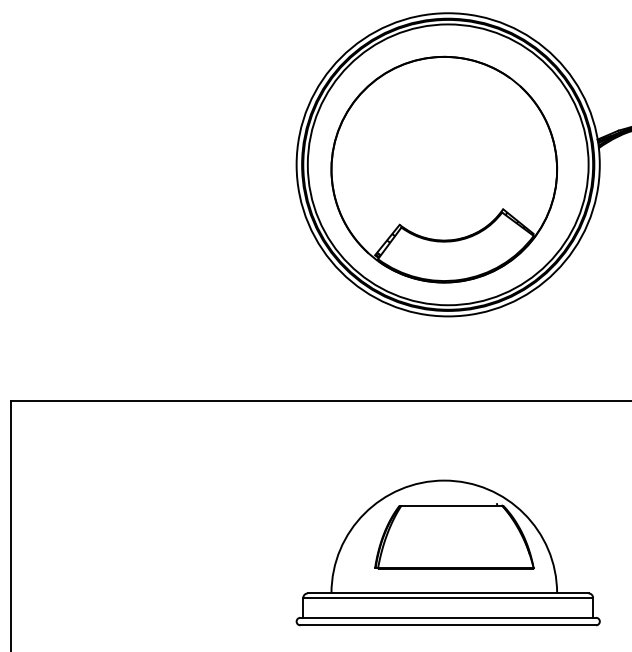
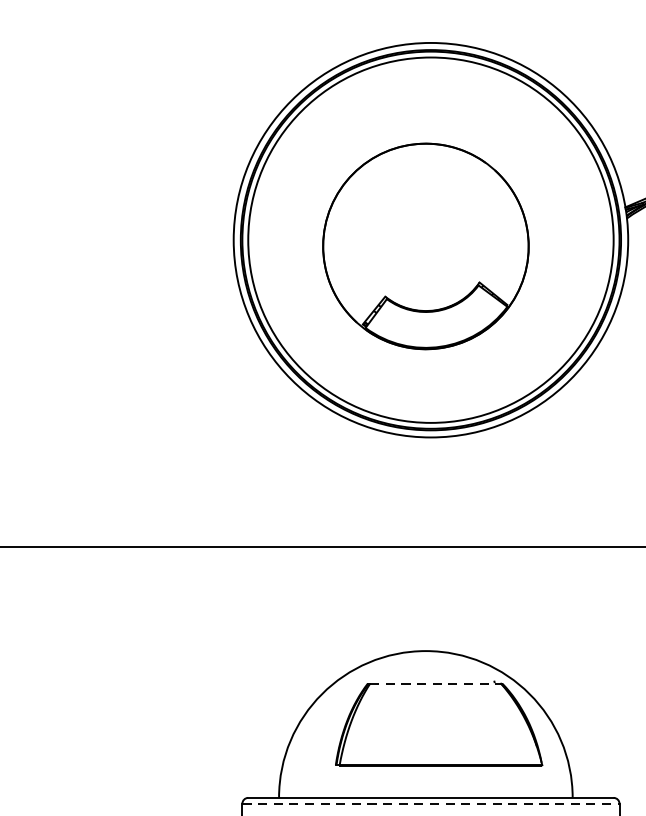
part: (444, 169) -> (426, 246), size x0.7
line: (452, 505) -> (436, 683), solid -> dashed
line: (448, 597) -> (431, 803), solid -> dashed

